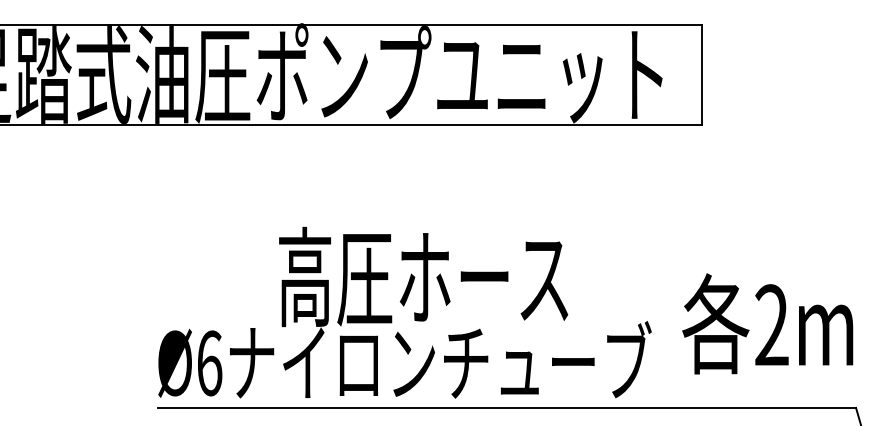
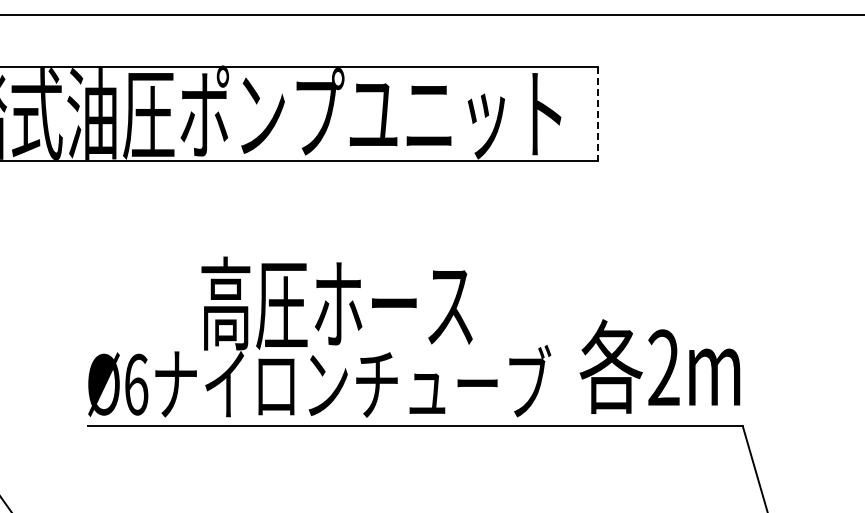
line: (702, 75) -> (598, 114), solid -> dashed
text: (767, 323) -> (659, 366), moved

